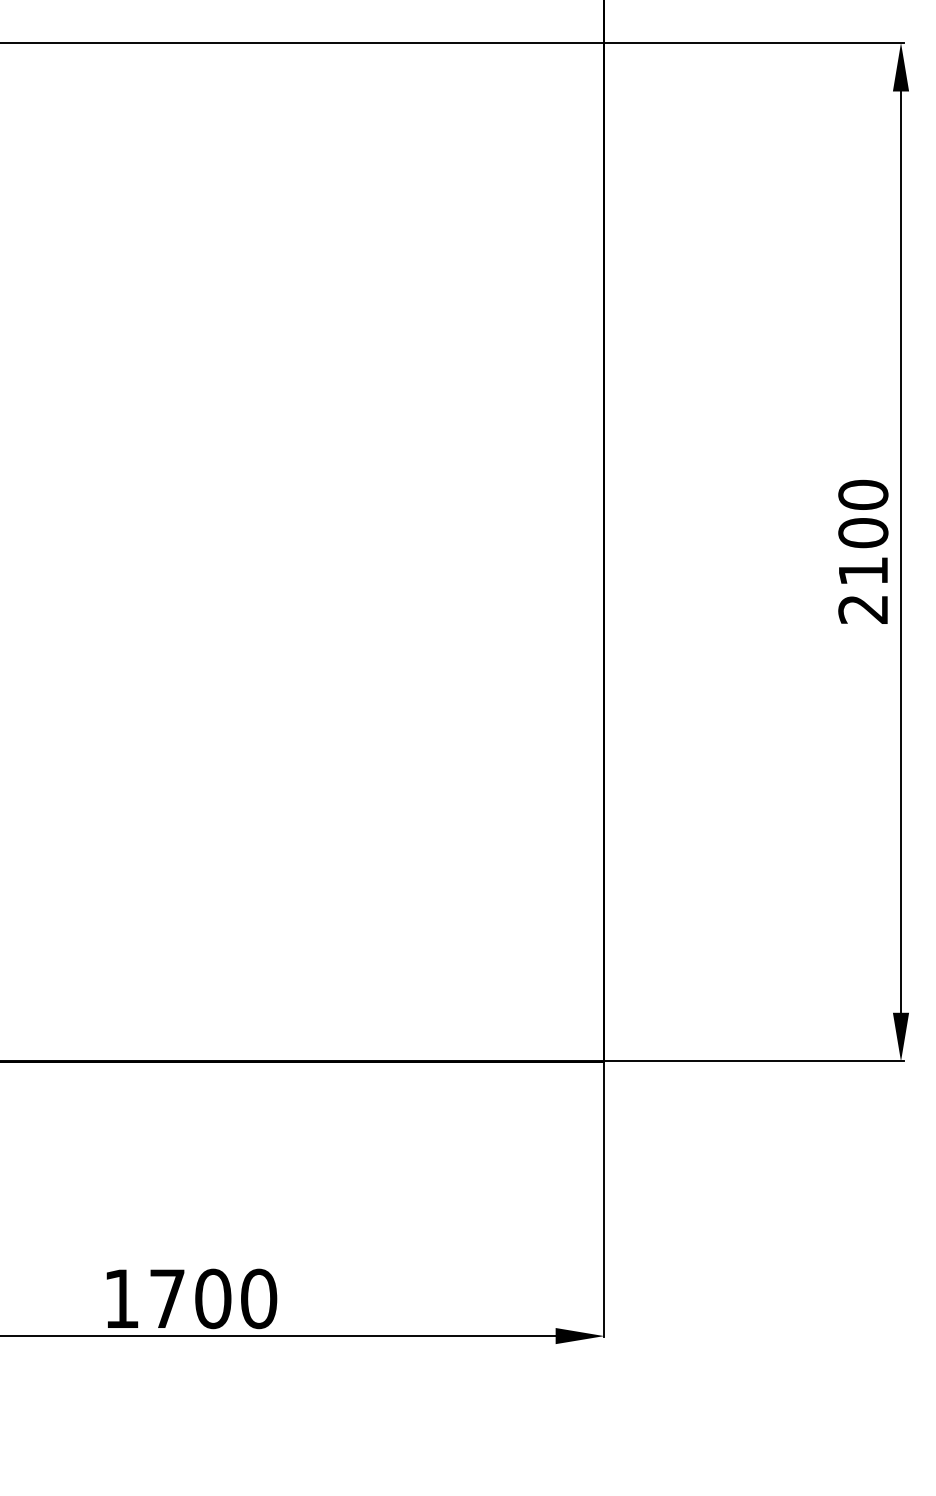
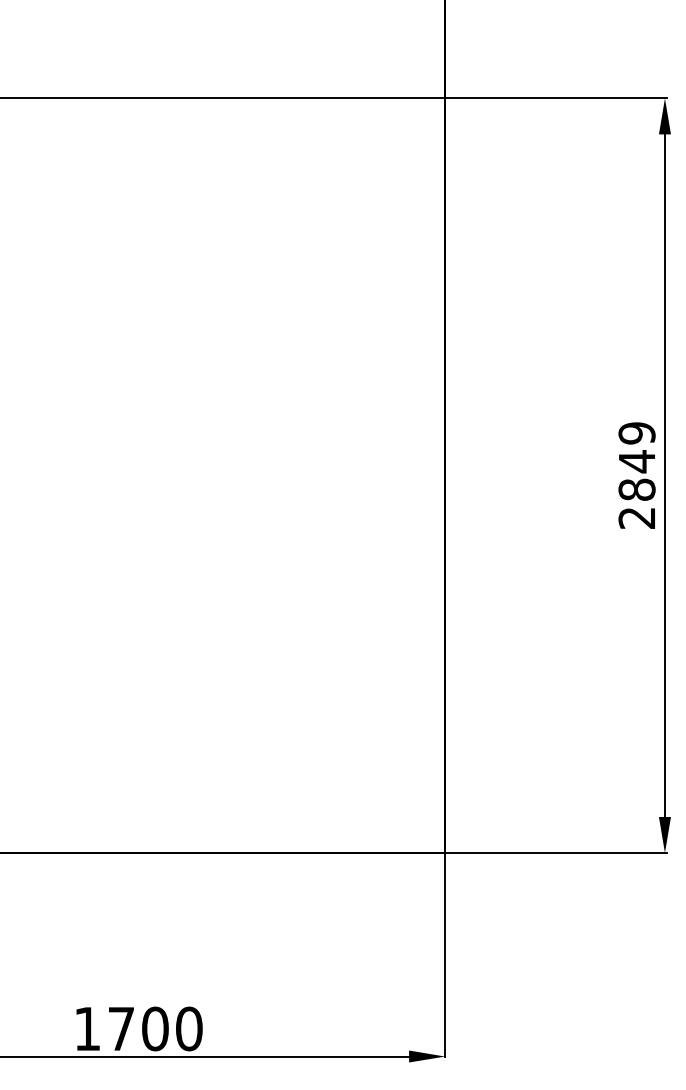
text: (863, 532) -> (637, 461), 2100 -> 2849

